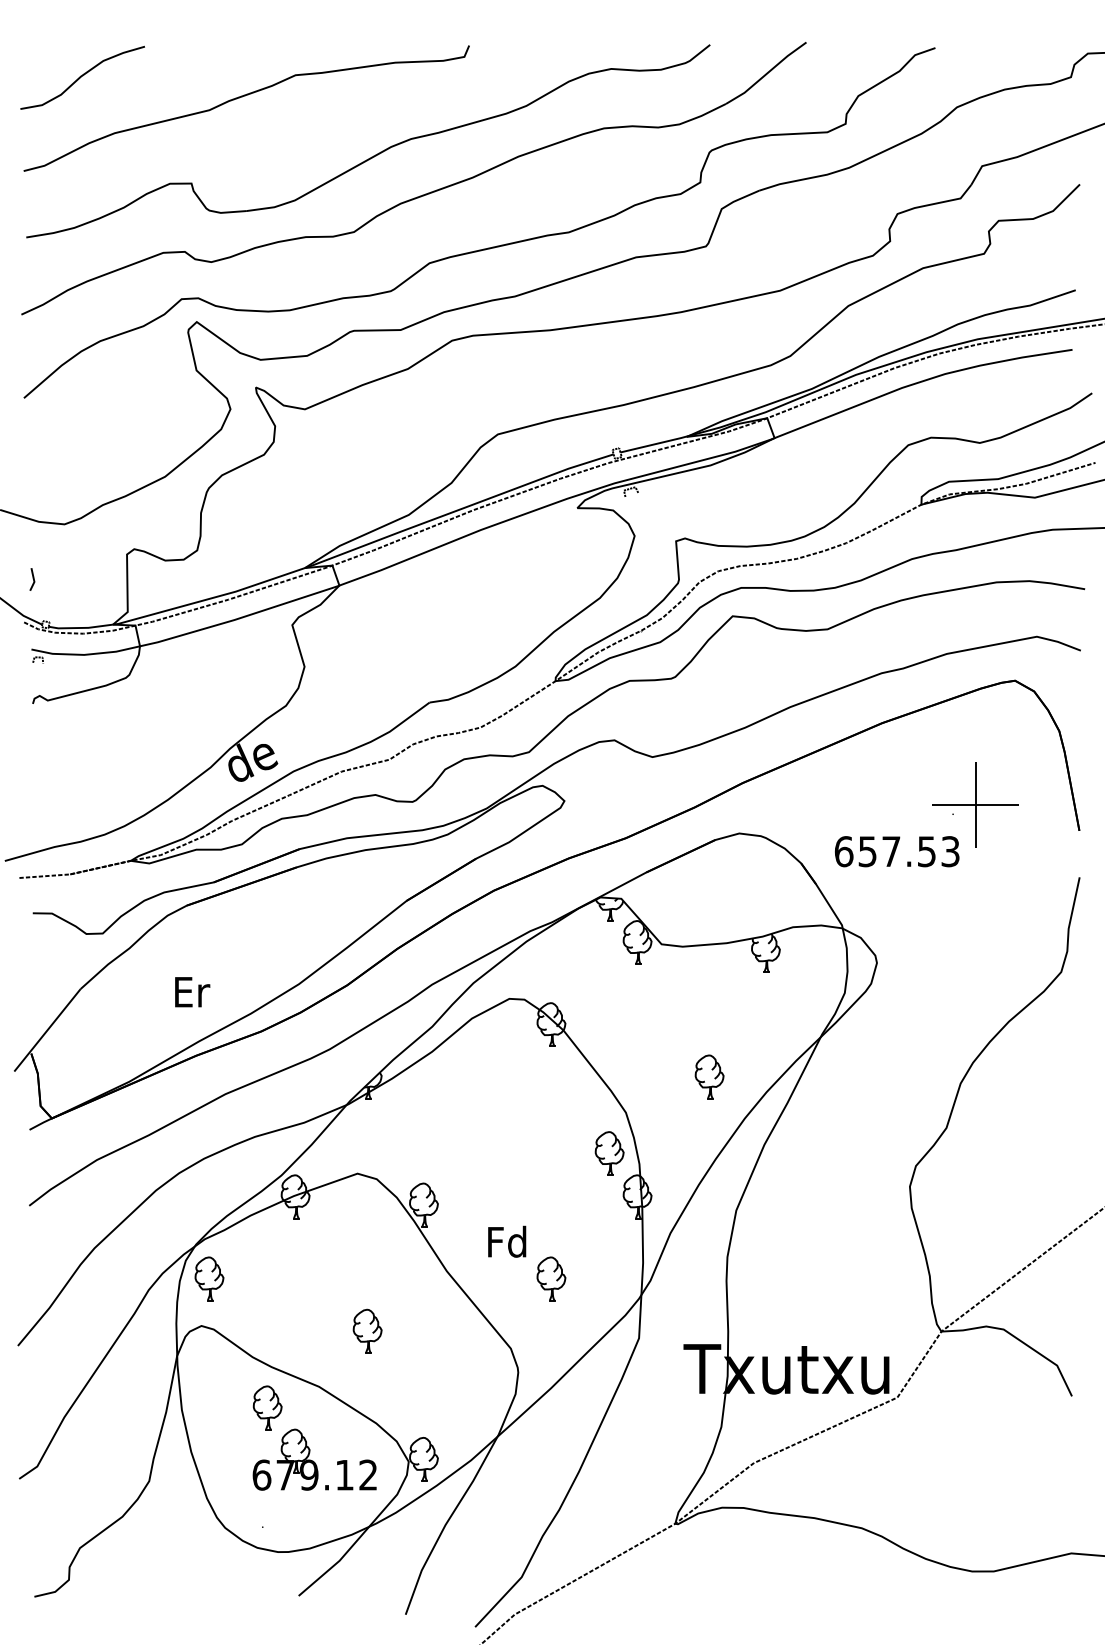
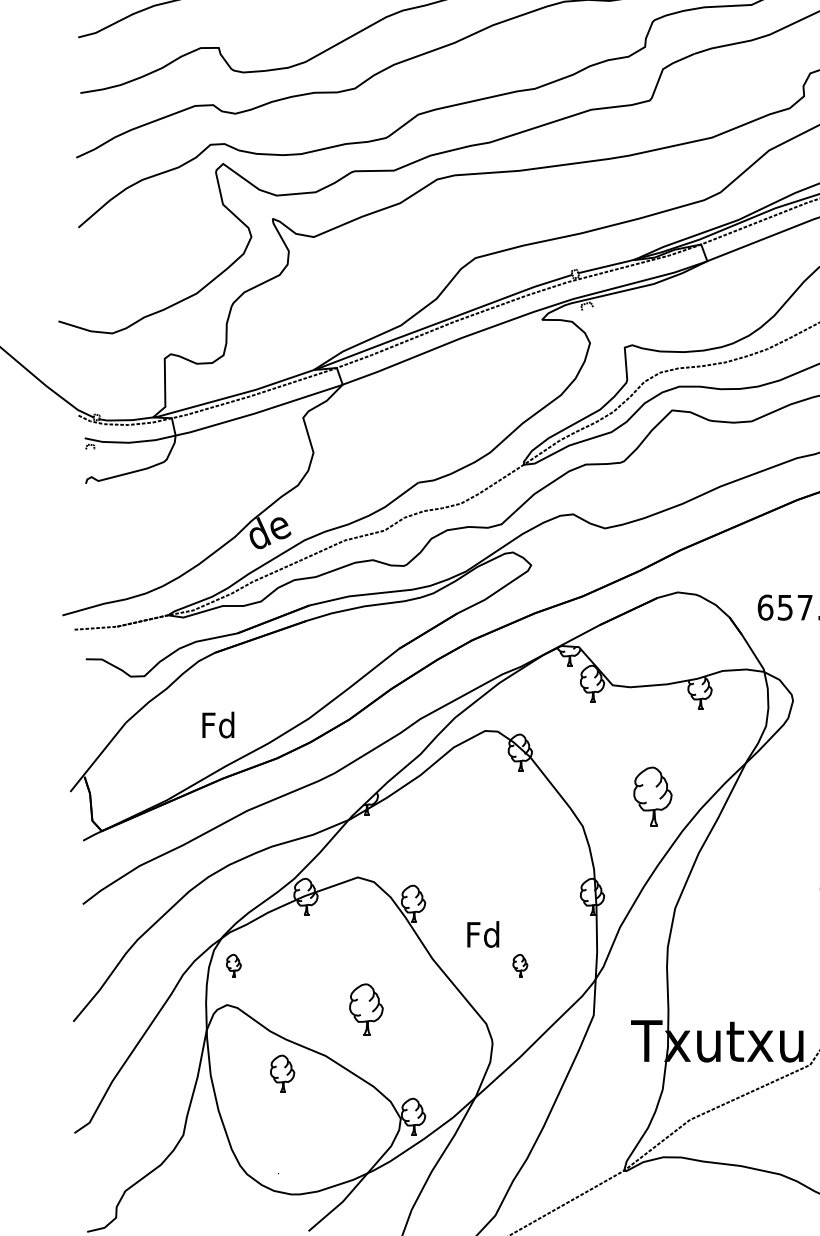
line: (32, 578) -> (85, 378), removed
text: (191, 991) -> (218, 724), Er -> Fd
part: (709, 1076) -> (652, 796), size x1.6
part: (609, 1153) -> (568, 860), removed
part: (209, 1278) -> (233, 965), size x0.6
part: (551, 1278) -> (520, 965), size x0.6
part: (367, 1330) -> (366, 1008), size x1.4
part: (314, 1459) -> (321, 1116), removed

